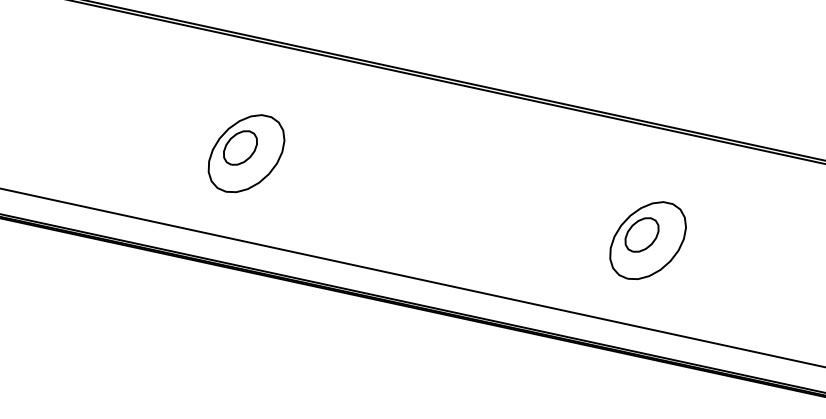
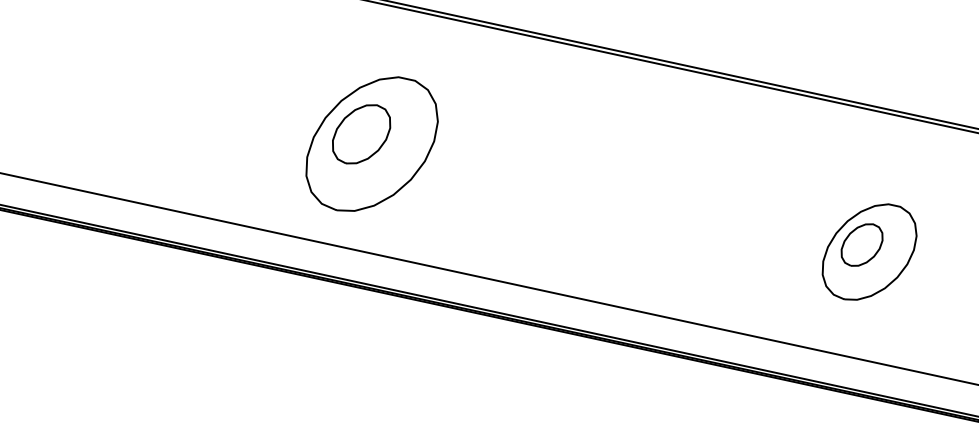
part: (246, 153) -> (372, 144), size x1.4

